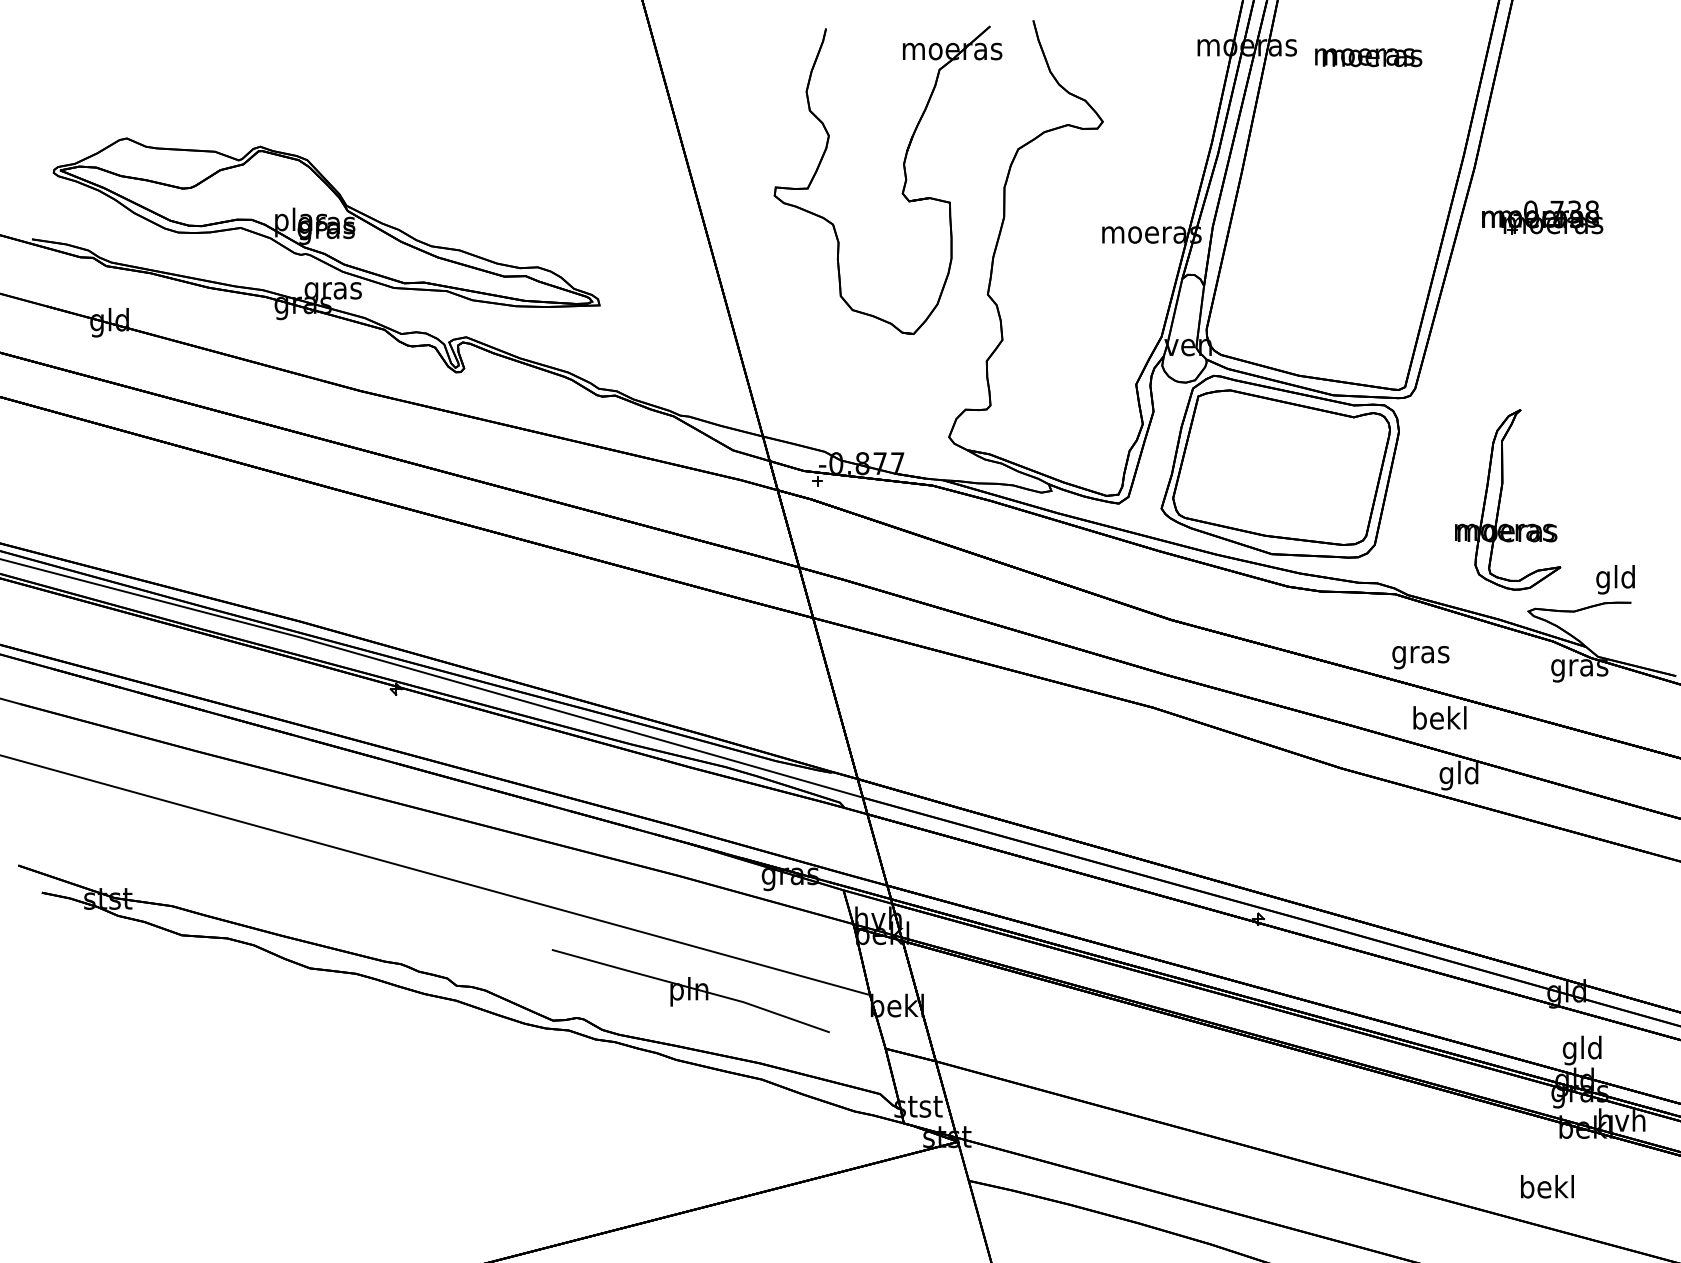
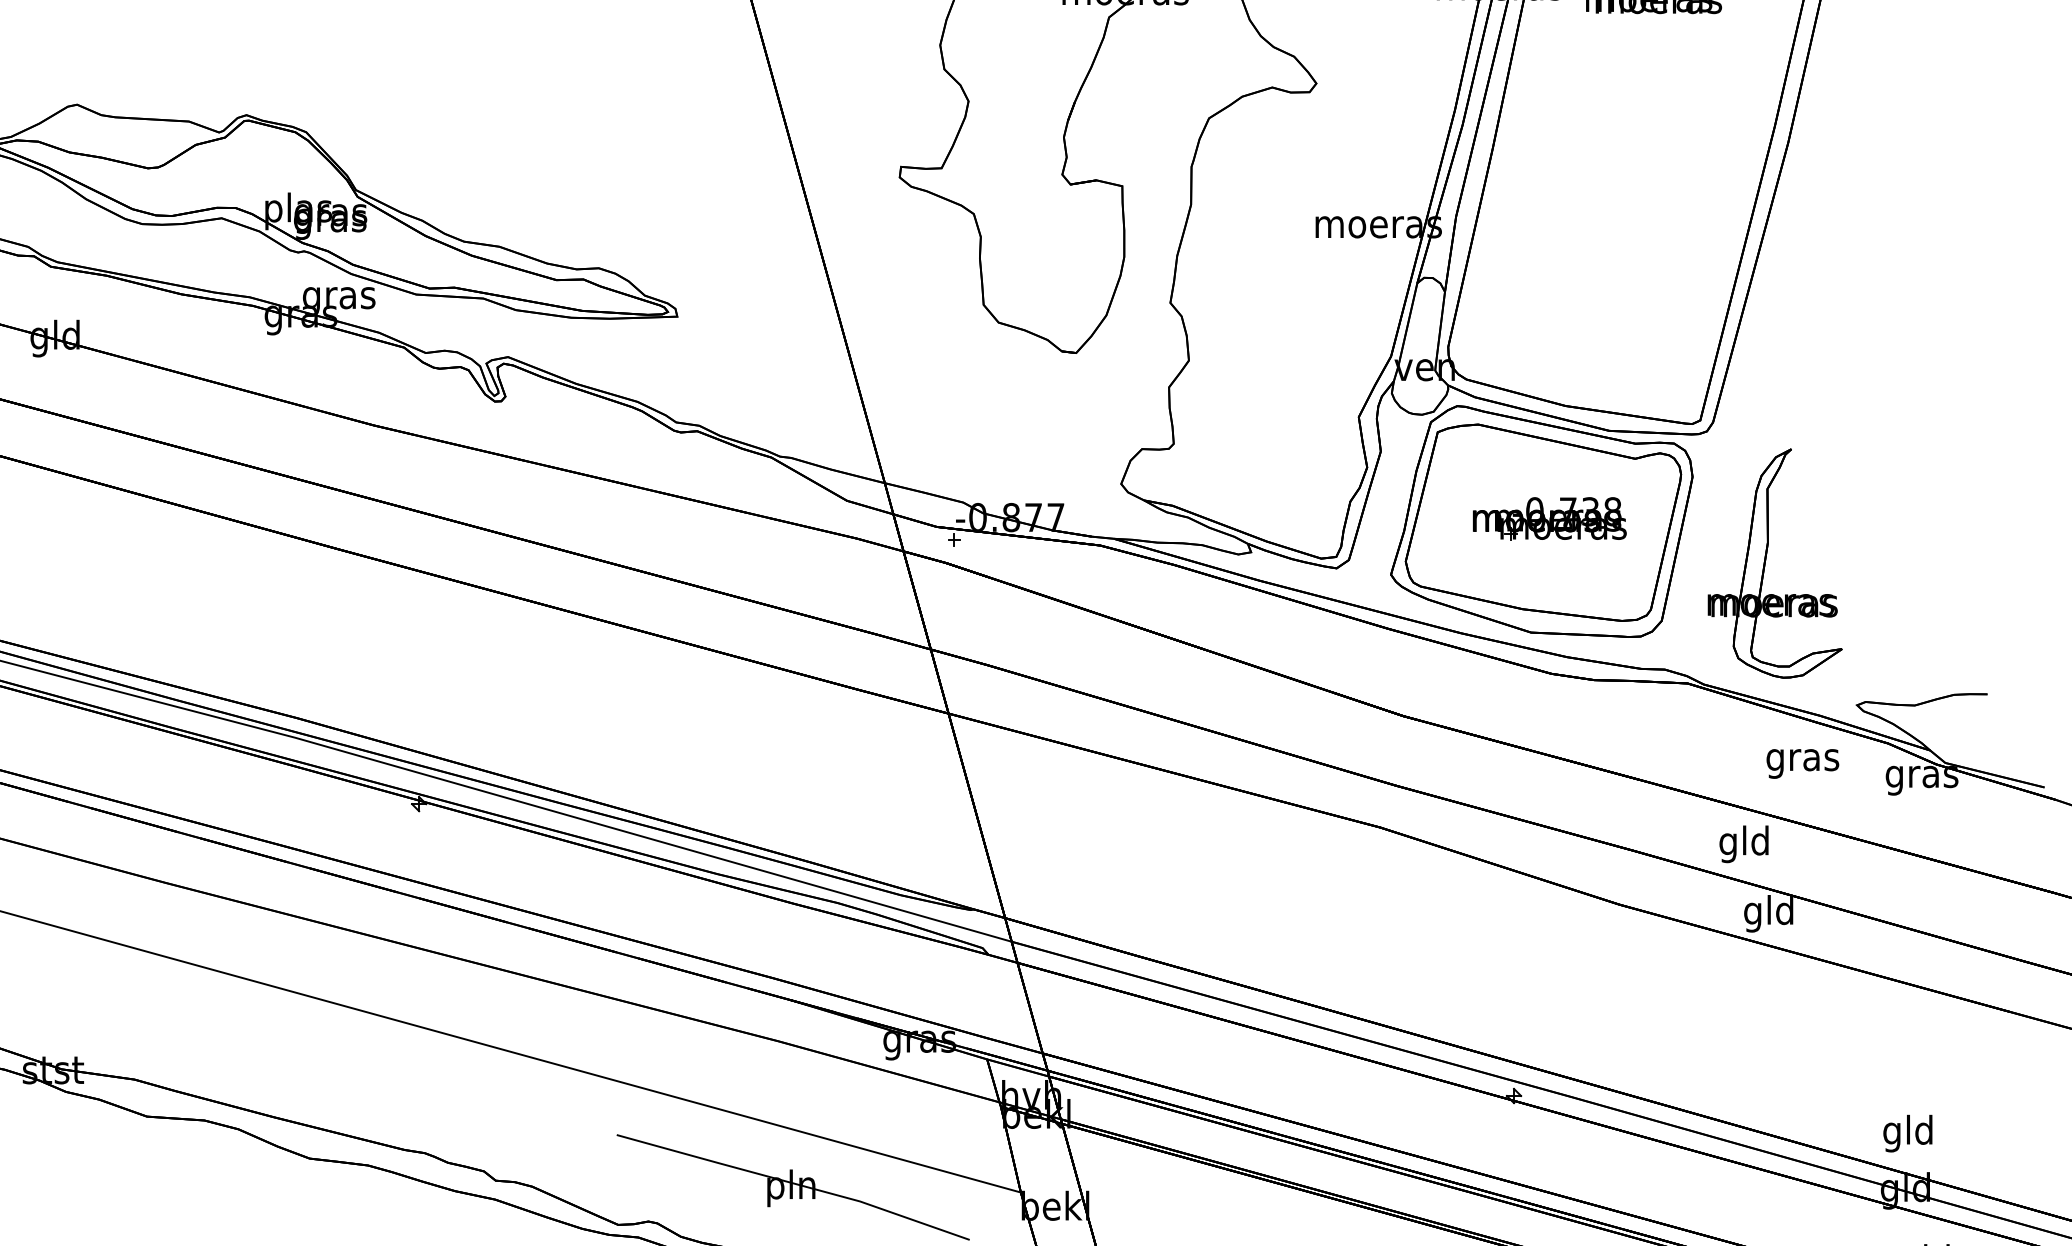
part: (1542, 217) -> (1549, 518), moved
part: (1501, 497) -> (1766, 560), moved
text: (1615, 579) -> (1907, 1133), moved
text: (1420, 657) -> (1802, 763), moved
text: (1439, 720) -> (1743, 843), bekl -> gld

